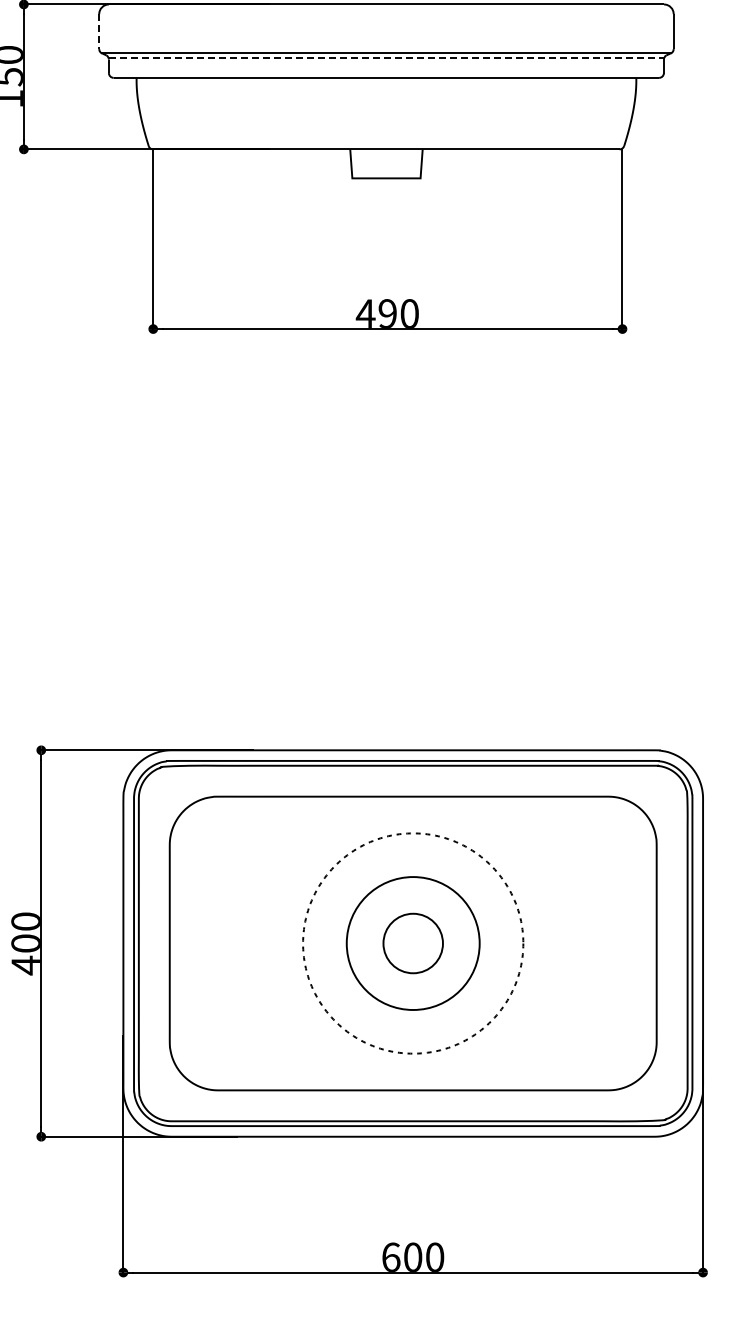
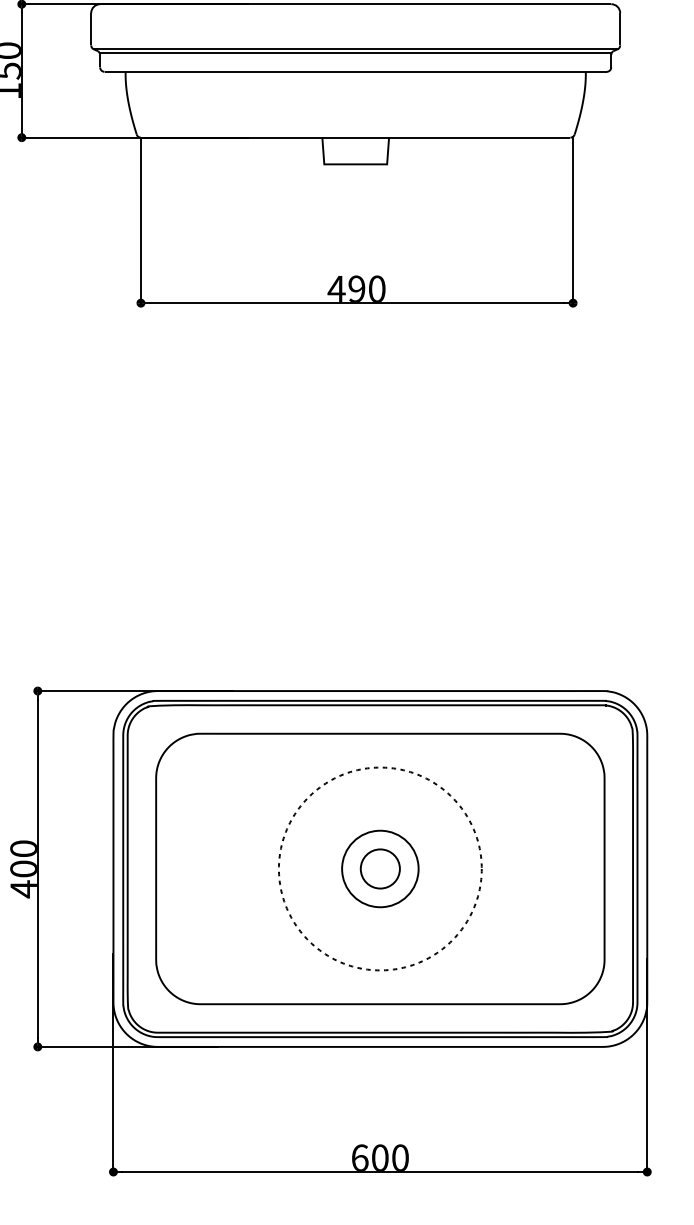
line: (99, 32) -> (91, 30), dashed -> solid
line: (386, 57) -> (355, 53), dashed -> solid
circle: (412, 943) -> (379, 868), size x0.62
circle: (412, 943) -> (379, 868), size x0.71

